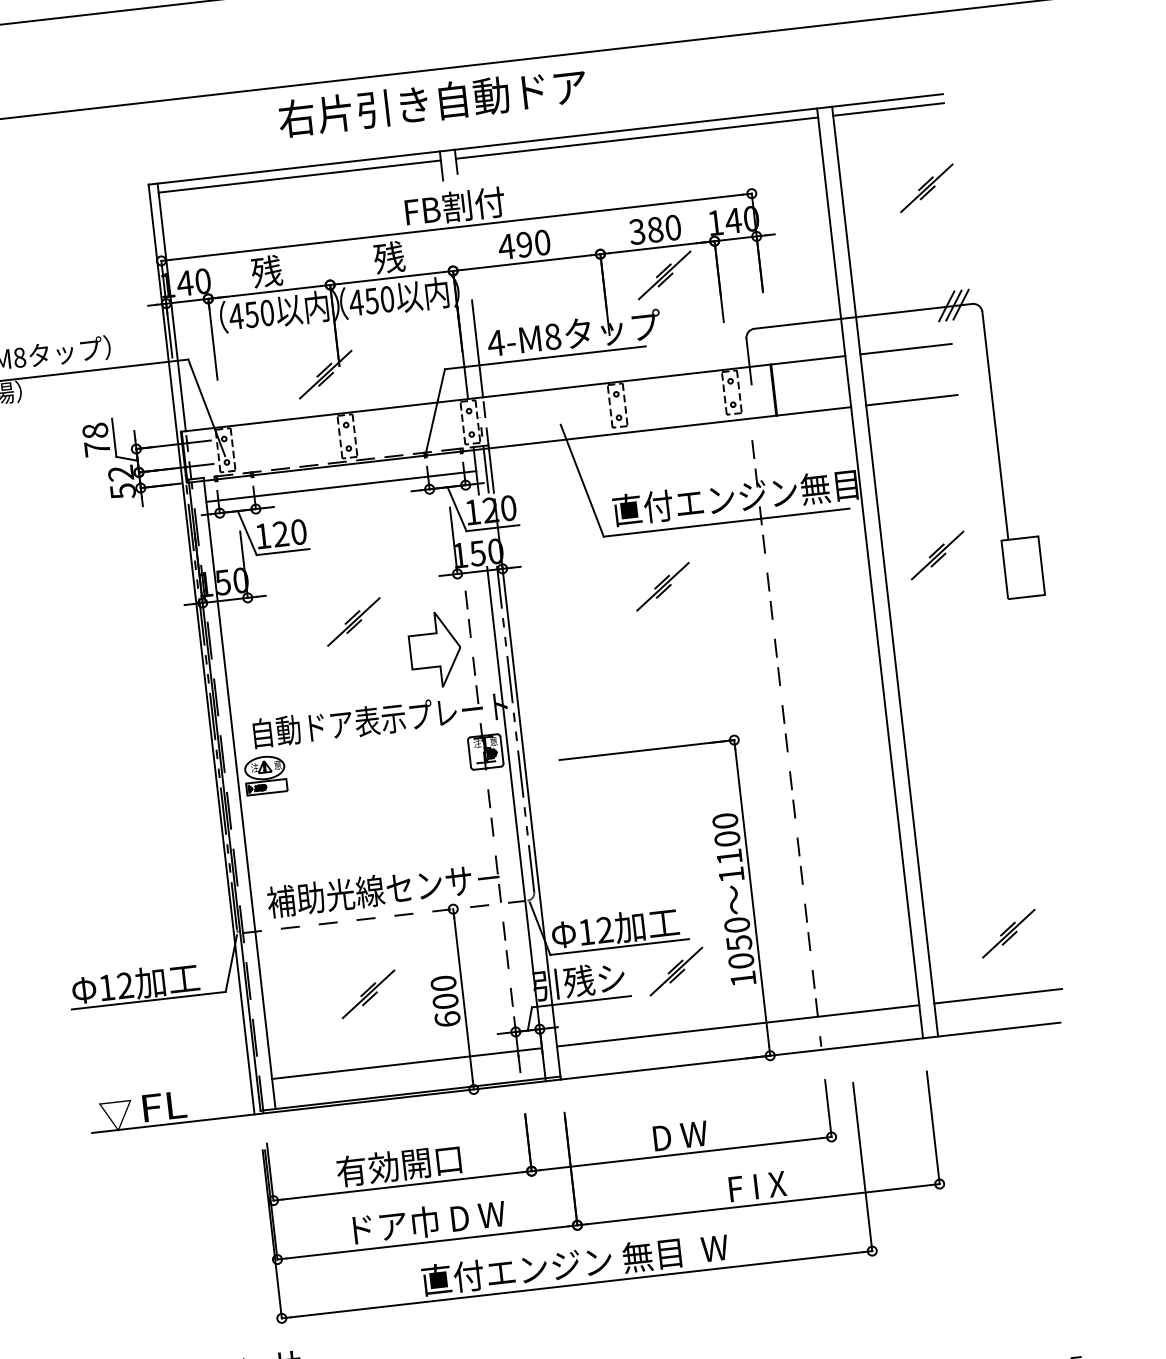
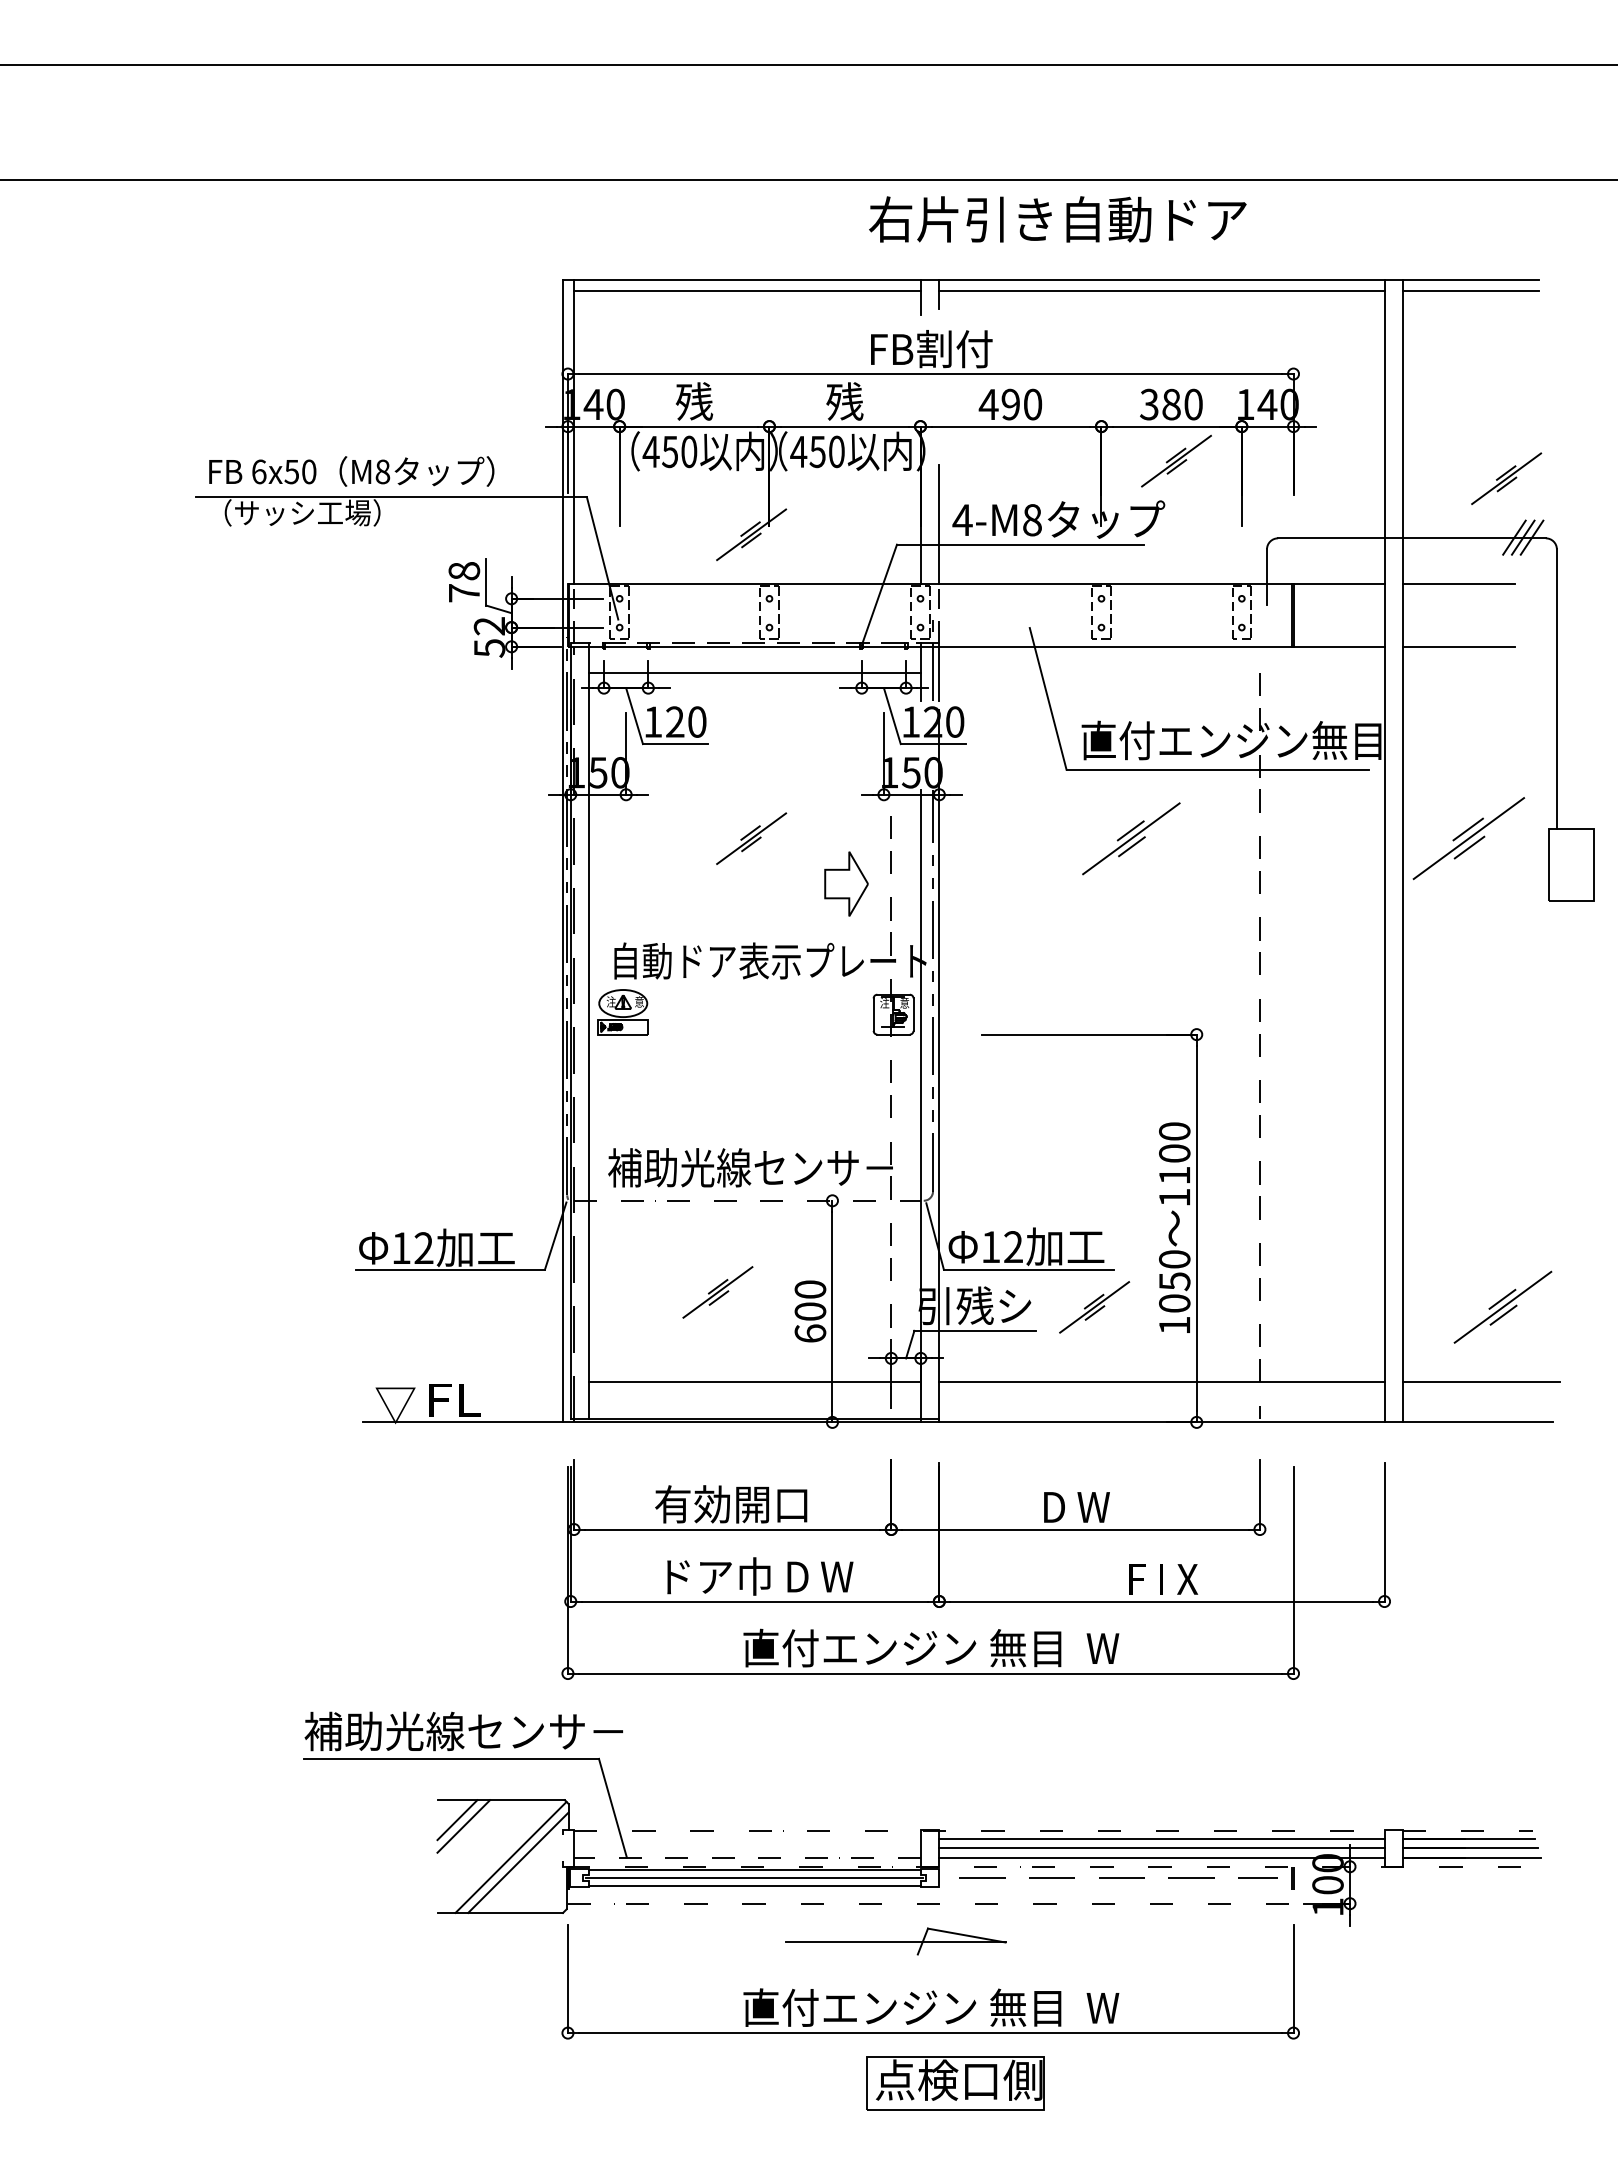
text: (432, 102) -> (1057, 219), moved
part: (926, 188) -> (1506, 478), moved
part: (937, 555) -> (1468, 838), size x1.6
part: (663, 586) -> (1131, 838), size x1.4
part: (435, 649) -> (846, 883), size x0.7
part: (1008, 933) -> (1502, 1307), size x1.4

